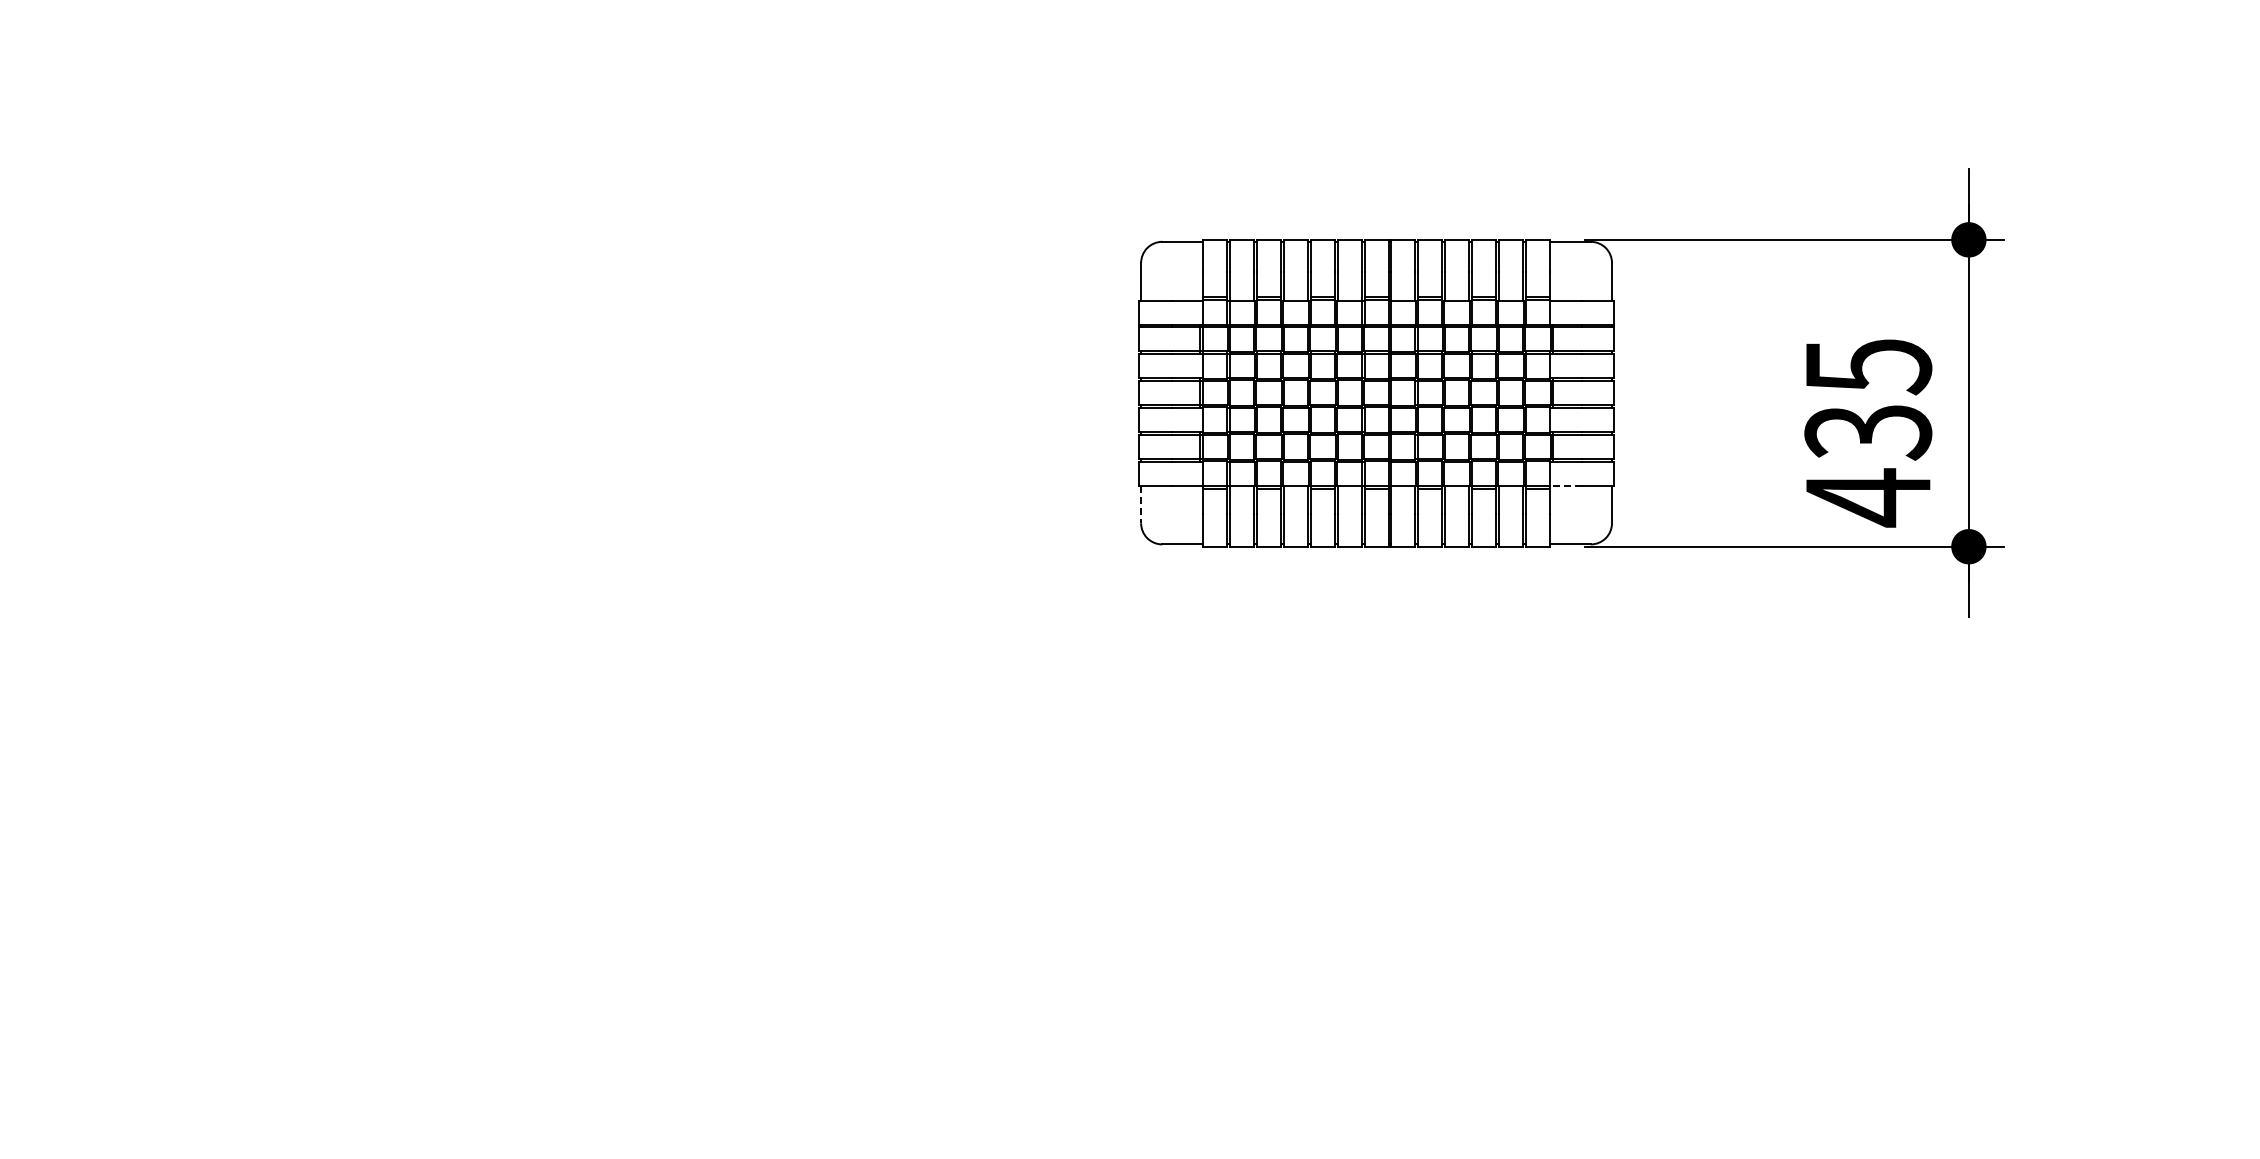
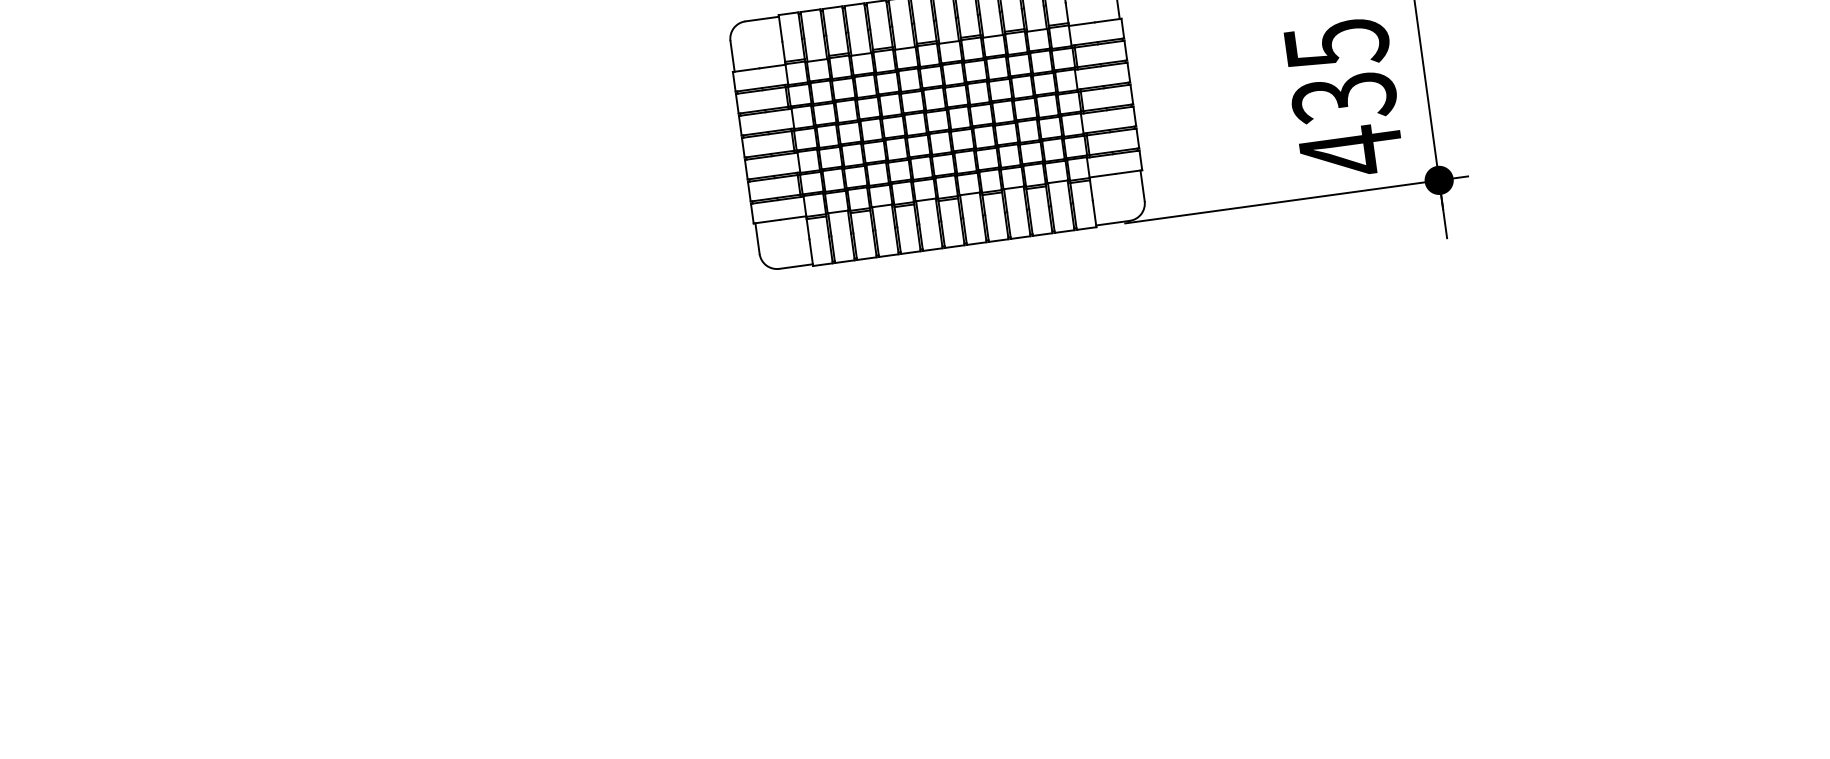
line: (1565, 485) -> (1102, 175), dashed -> solid
line: (1141, 504) -> (757, 238), dashed -> solid

